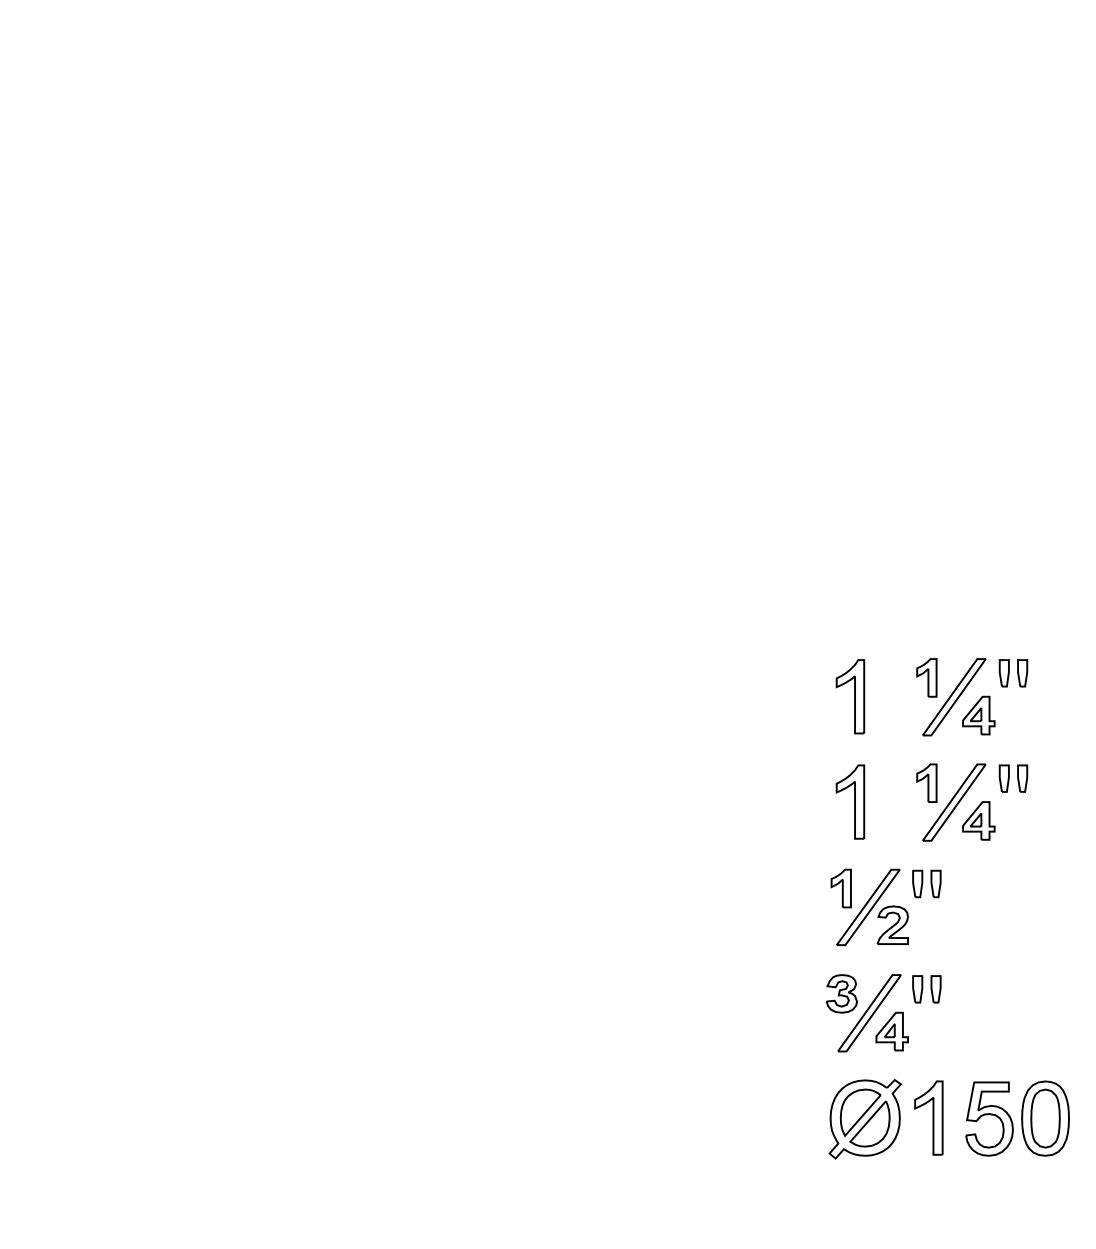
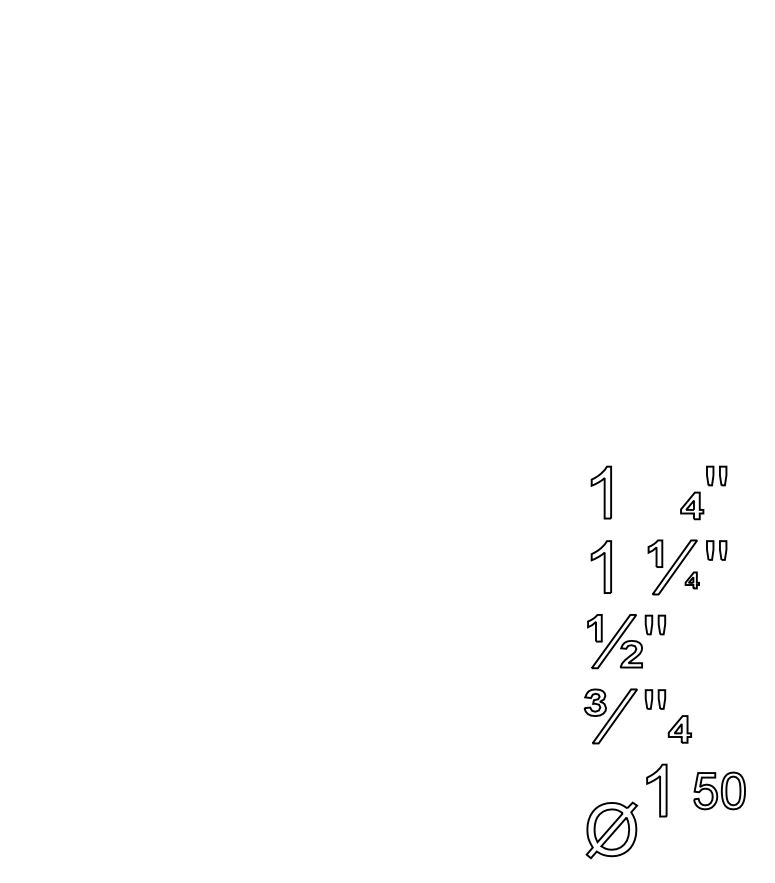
part: (950, 696) -> (672, 492), removed
part: (979, 821) -> (692, 580), size x0.6
part: (891, 1031) -> (679, 729), moved
part: (1017, 1117) -> (719, 790), size x0.7
part: (864, 1119) -> (611, 830), moved

